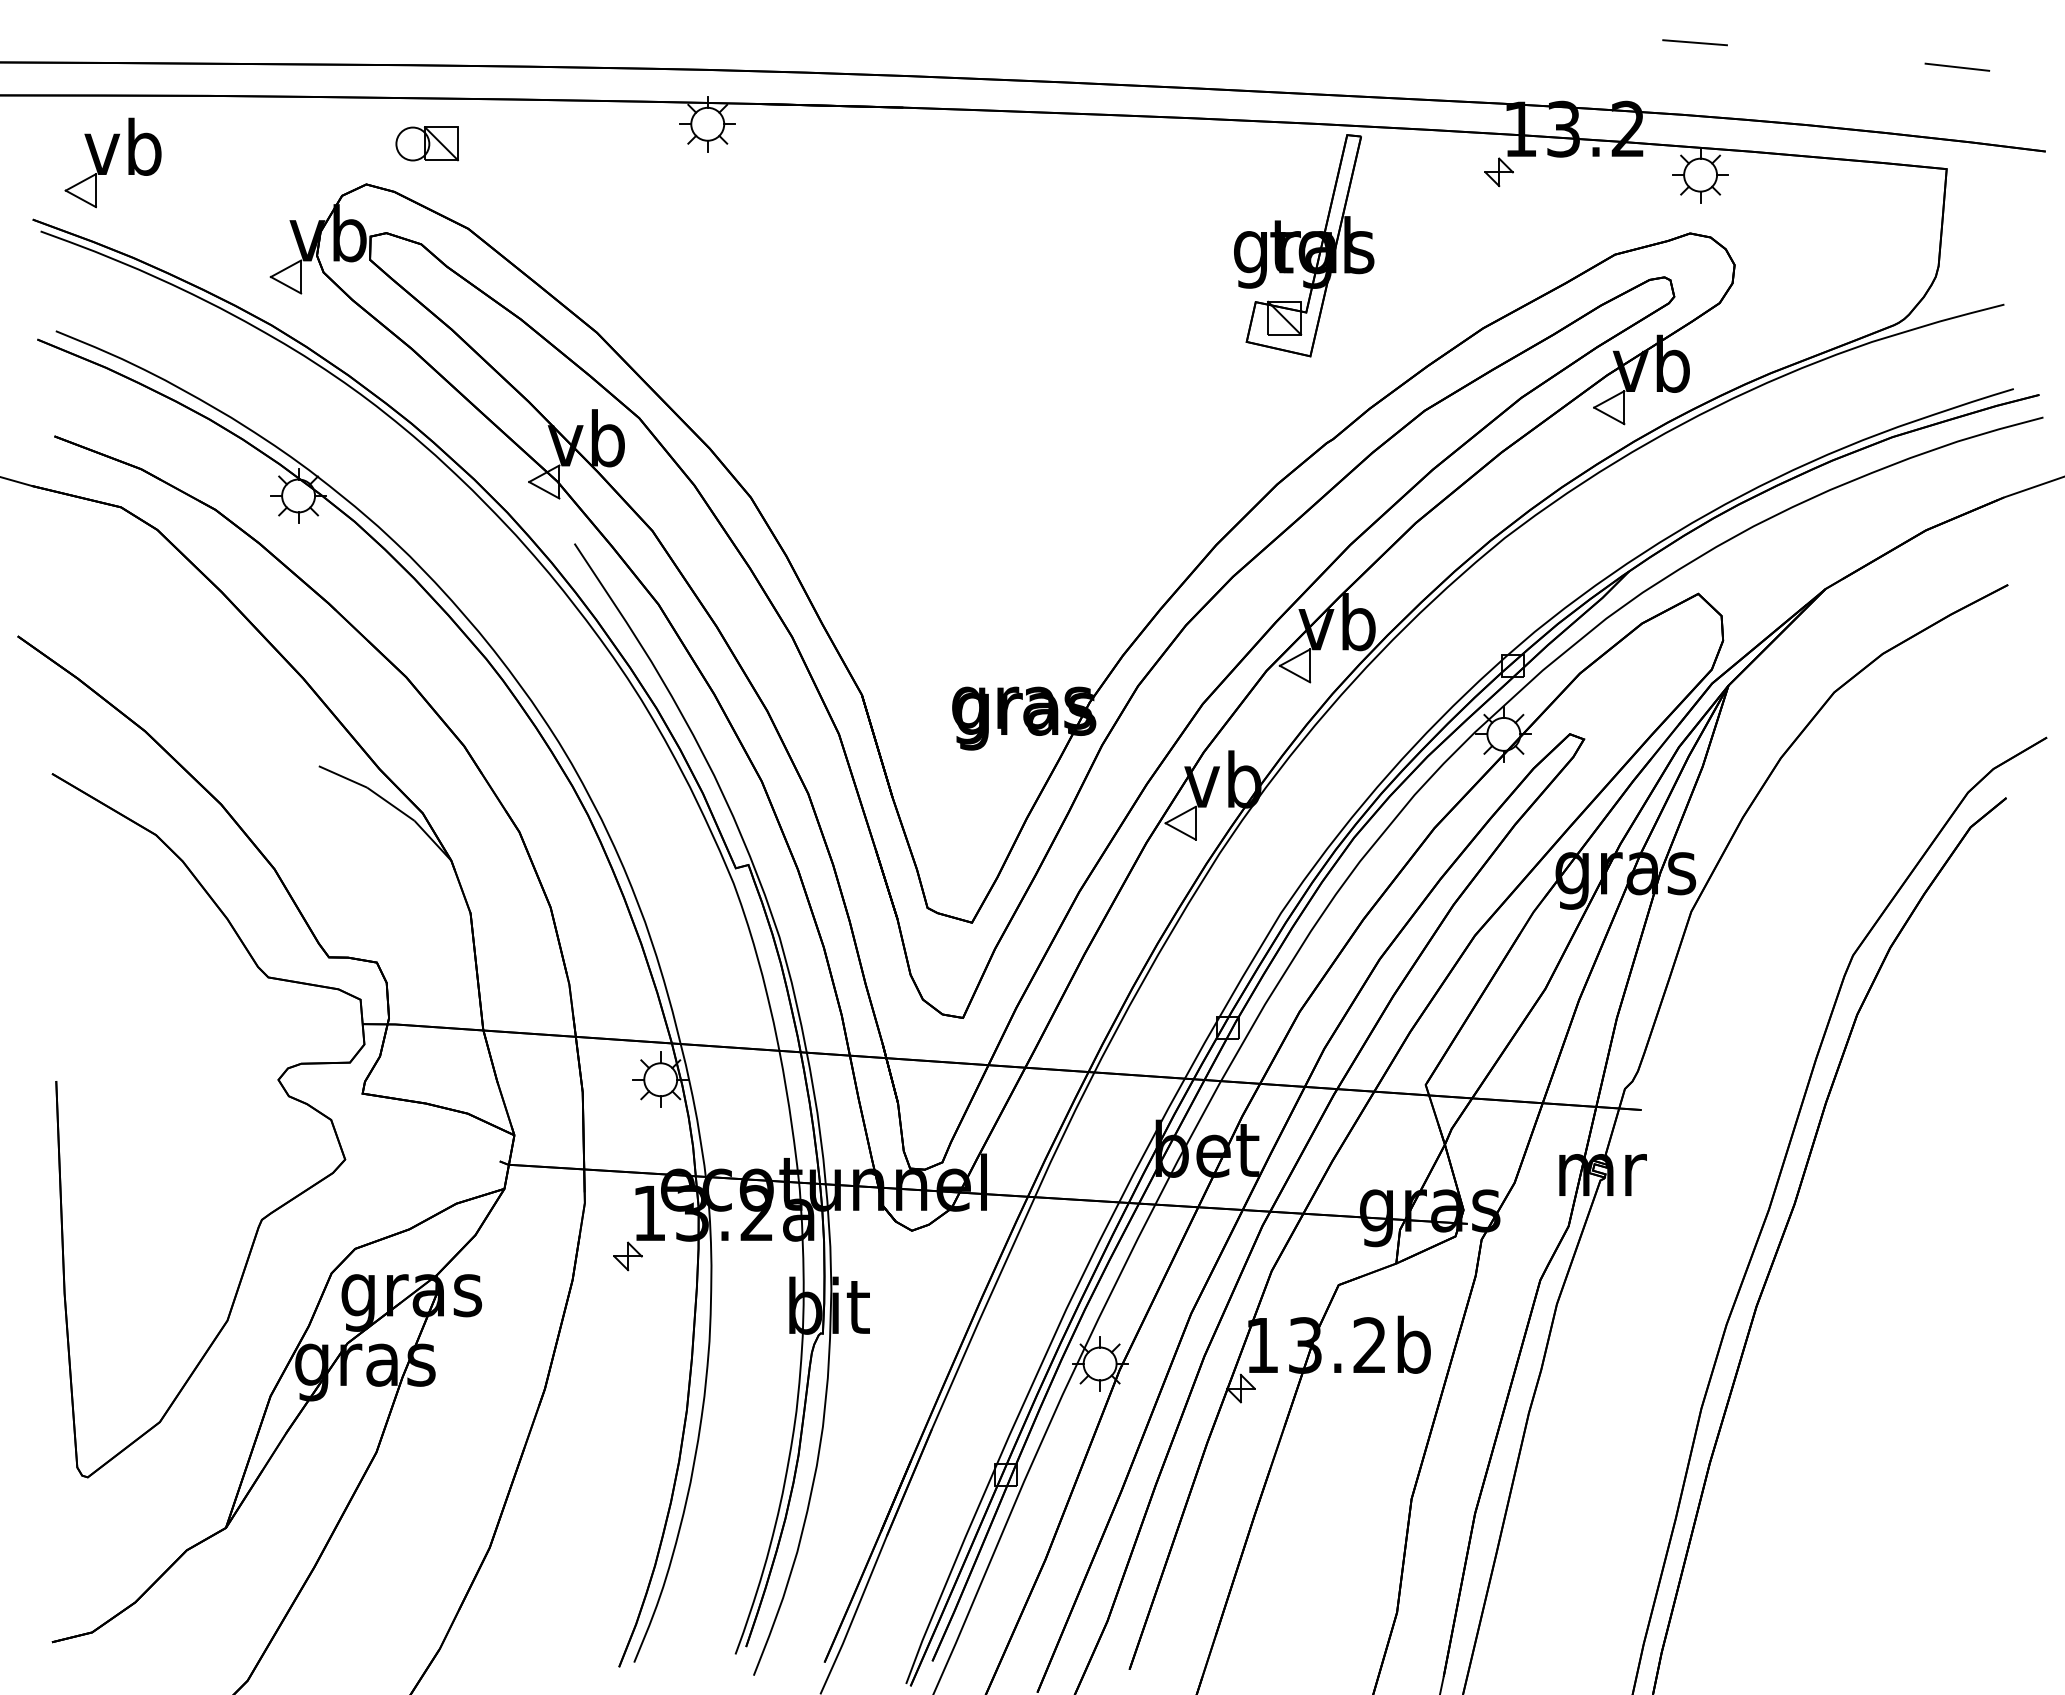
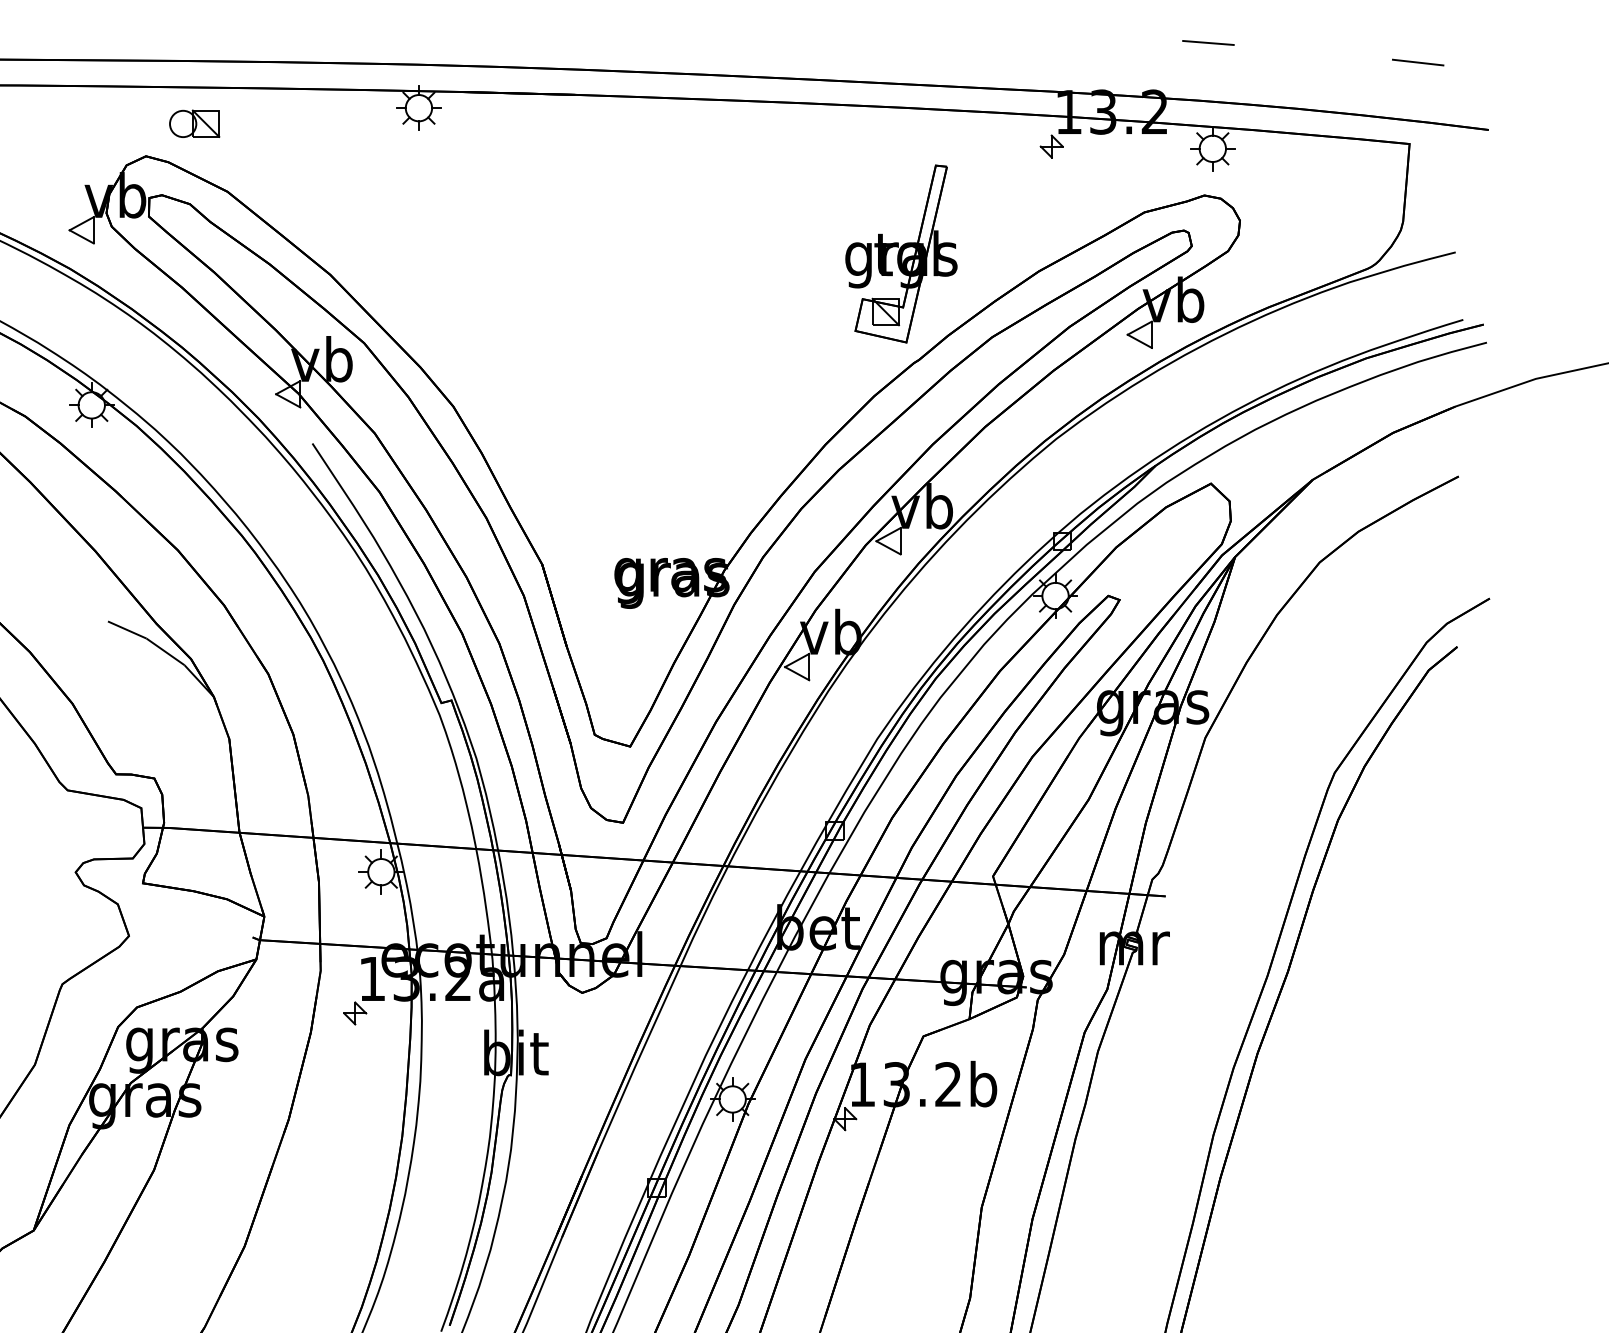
part: (1304, 245) -> (901, 253), moved

